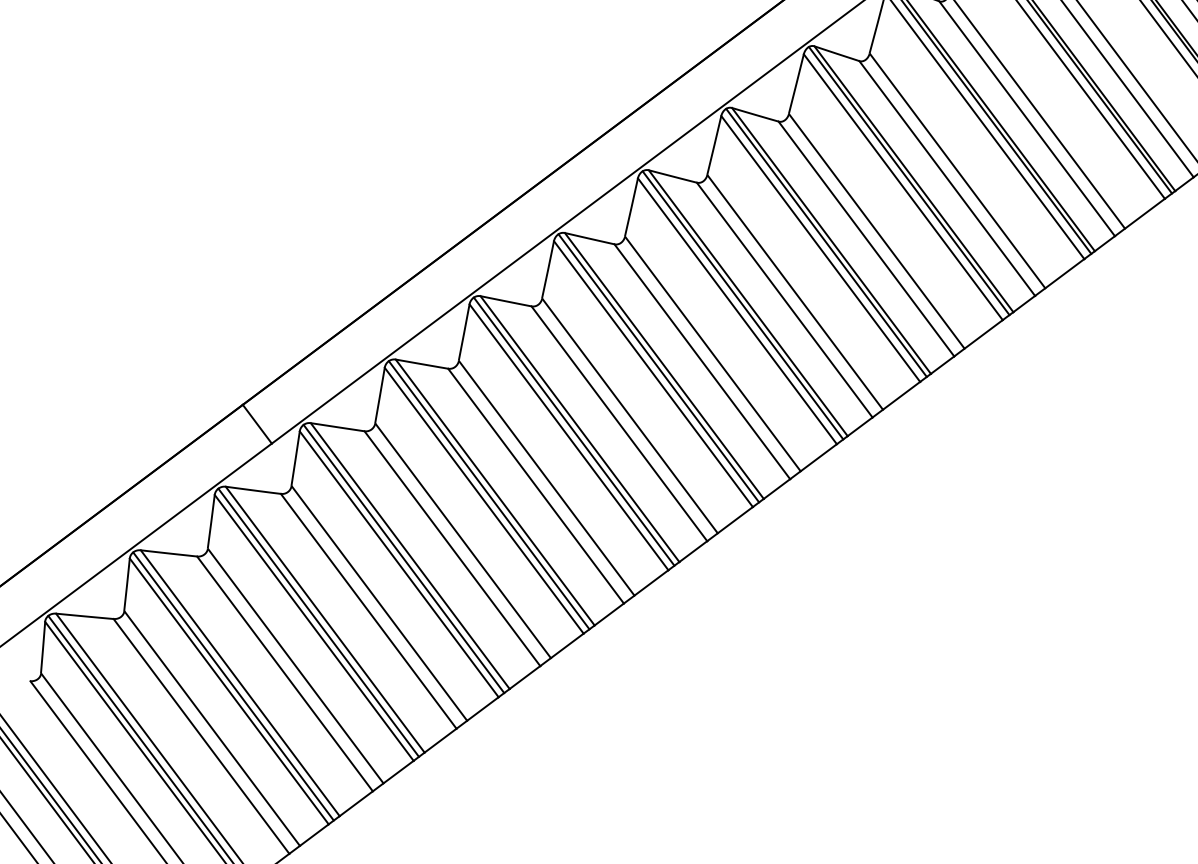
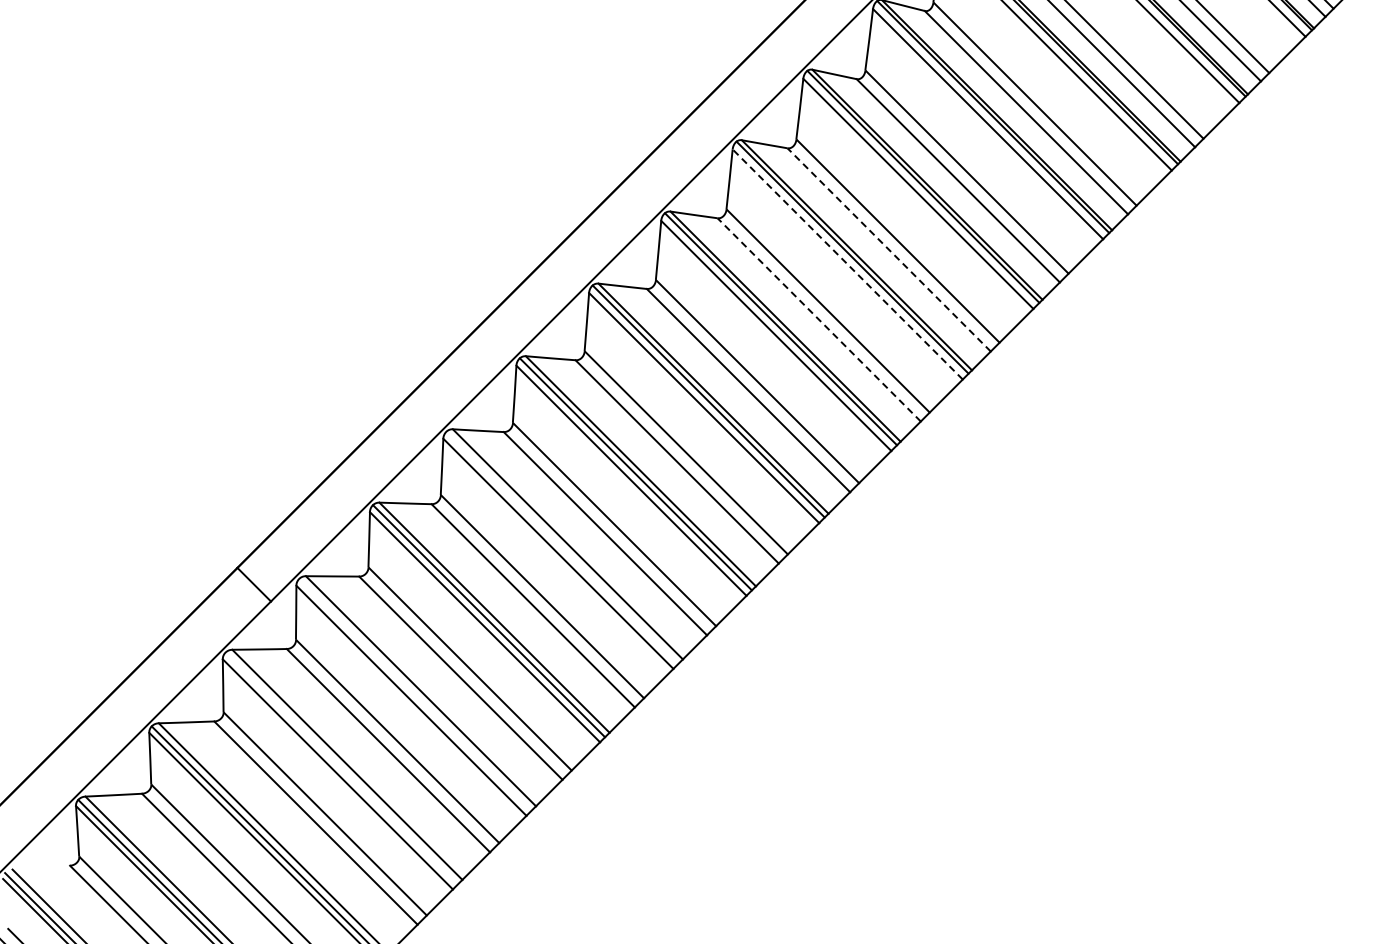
line: (947, 178) -> (889, 249), solid -> dashed
line: (903, 187) -> (847, 264), solid -> dashed
line: (866, 238) -> (819, 319), solid -> dashed
line: (574, 431) -> (562, 547), removed
line: (404, 558) -> (415, 694), removed
line: (318, 622) -> (341, 768), removed

